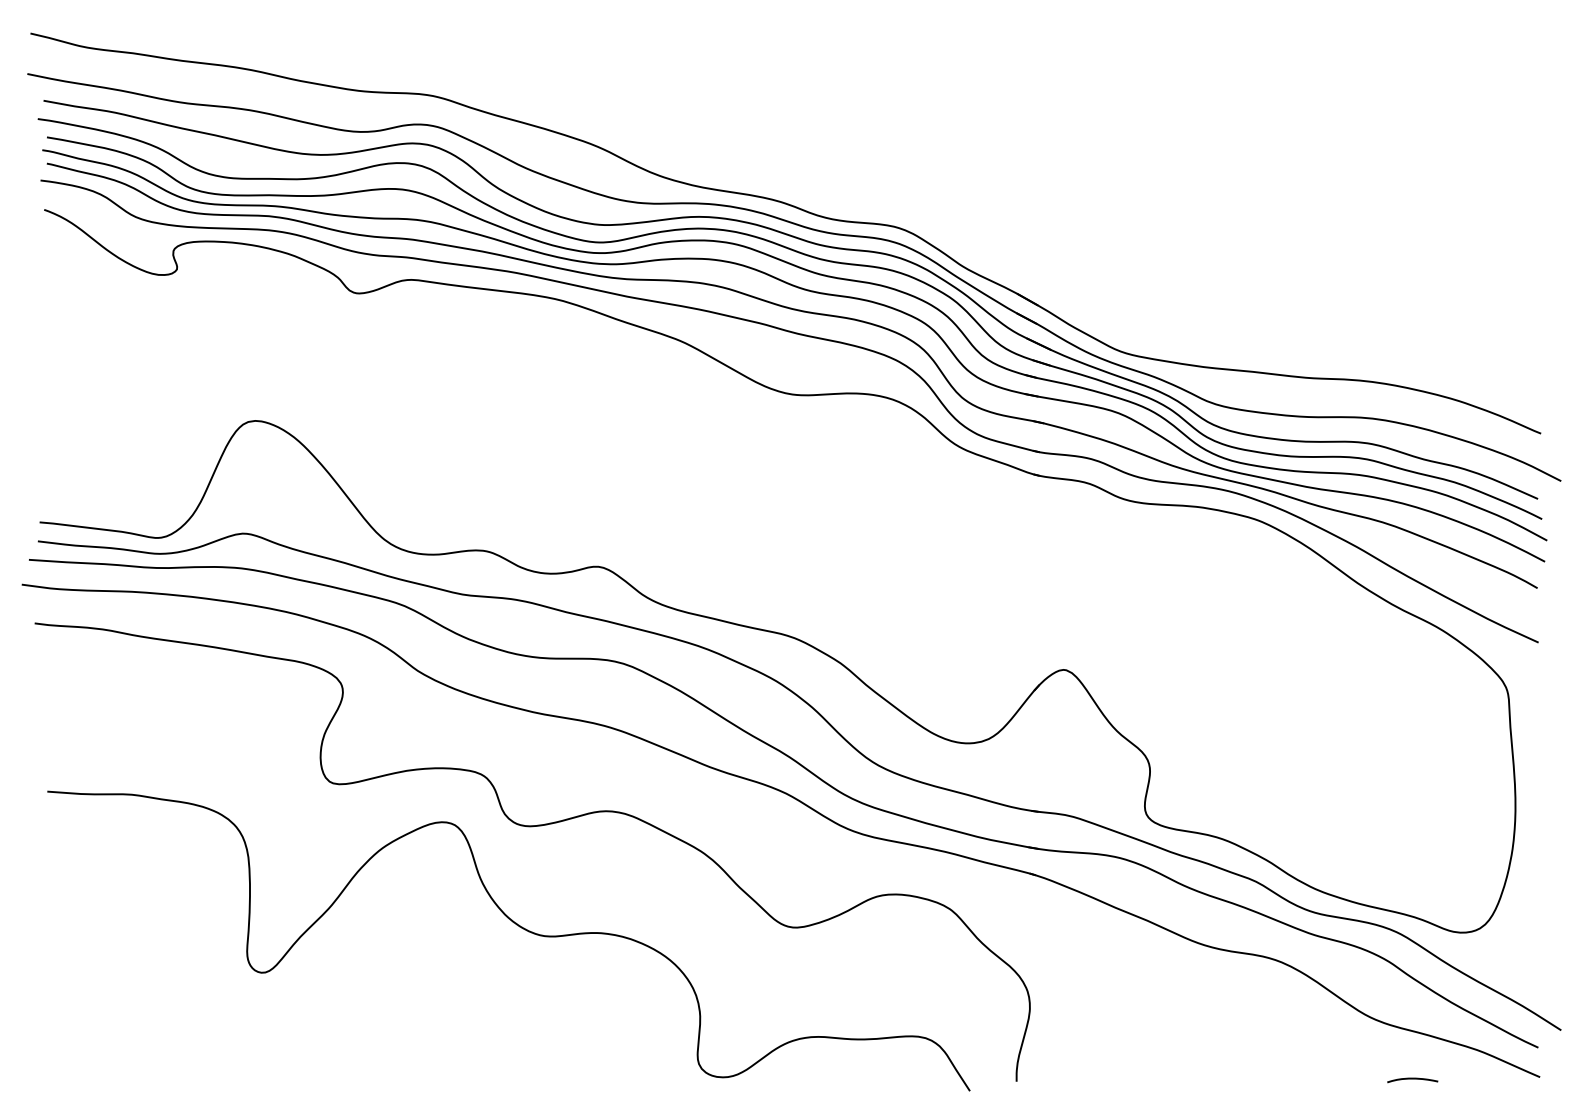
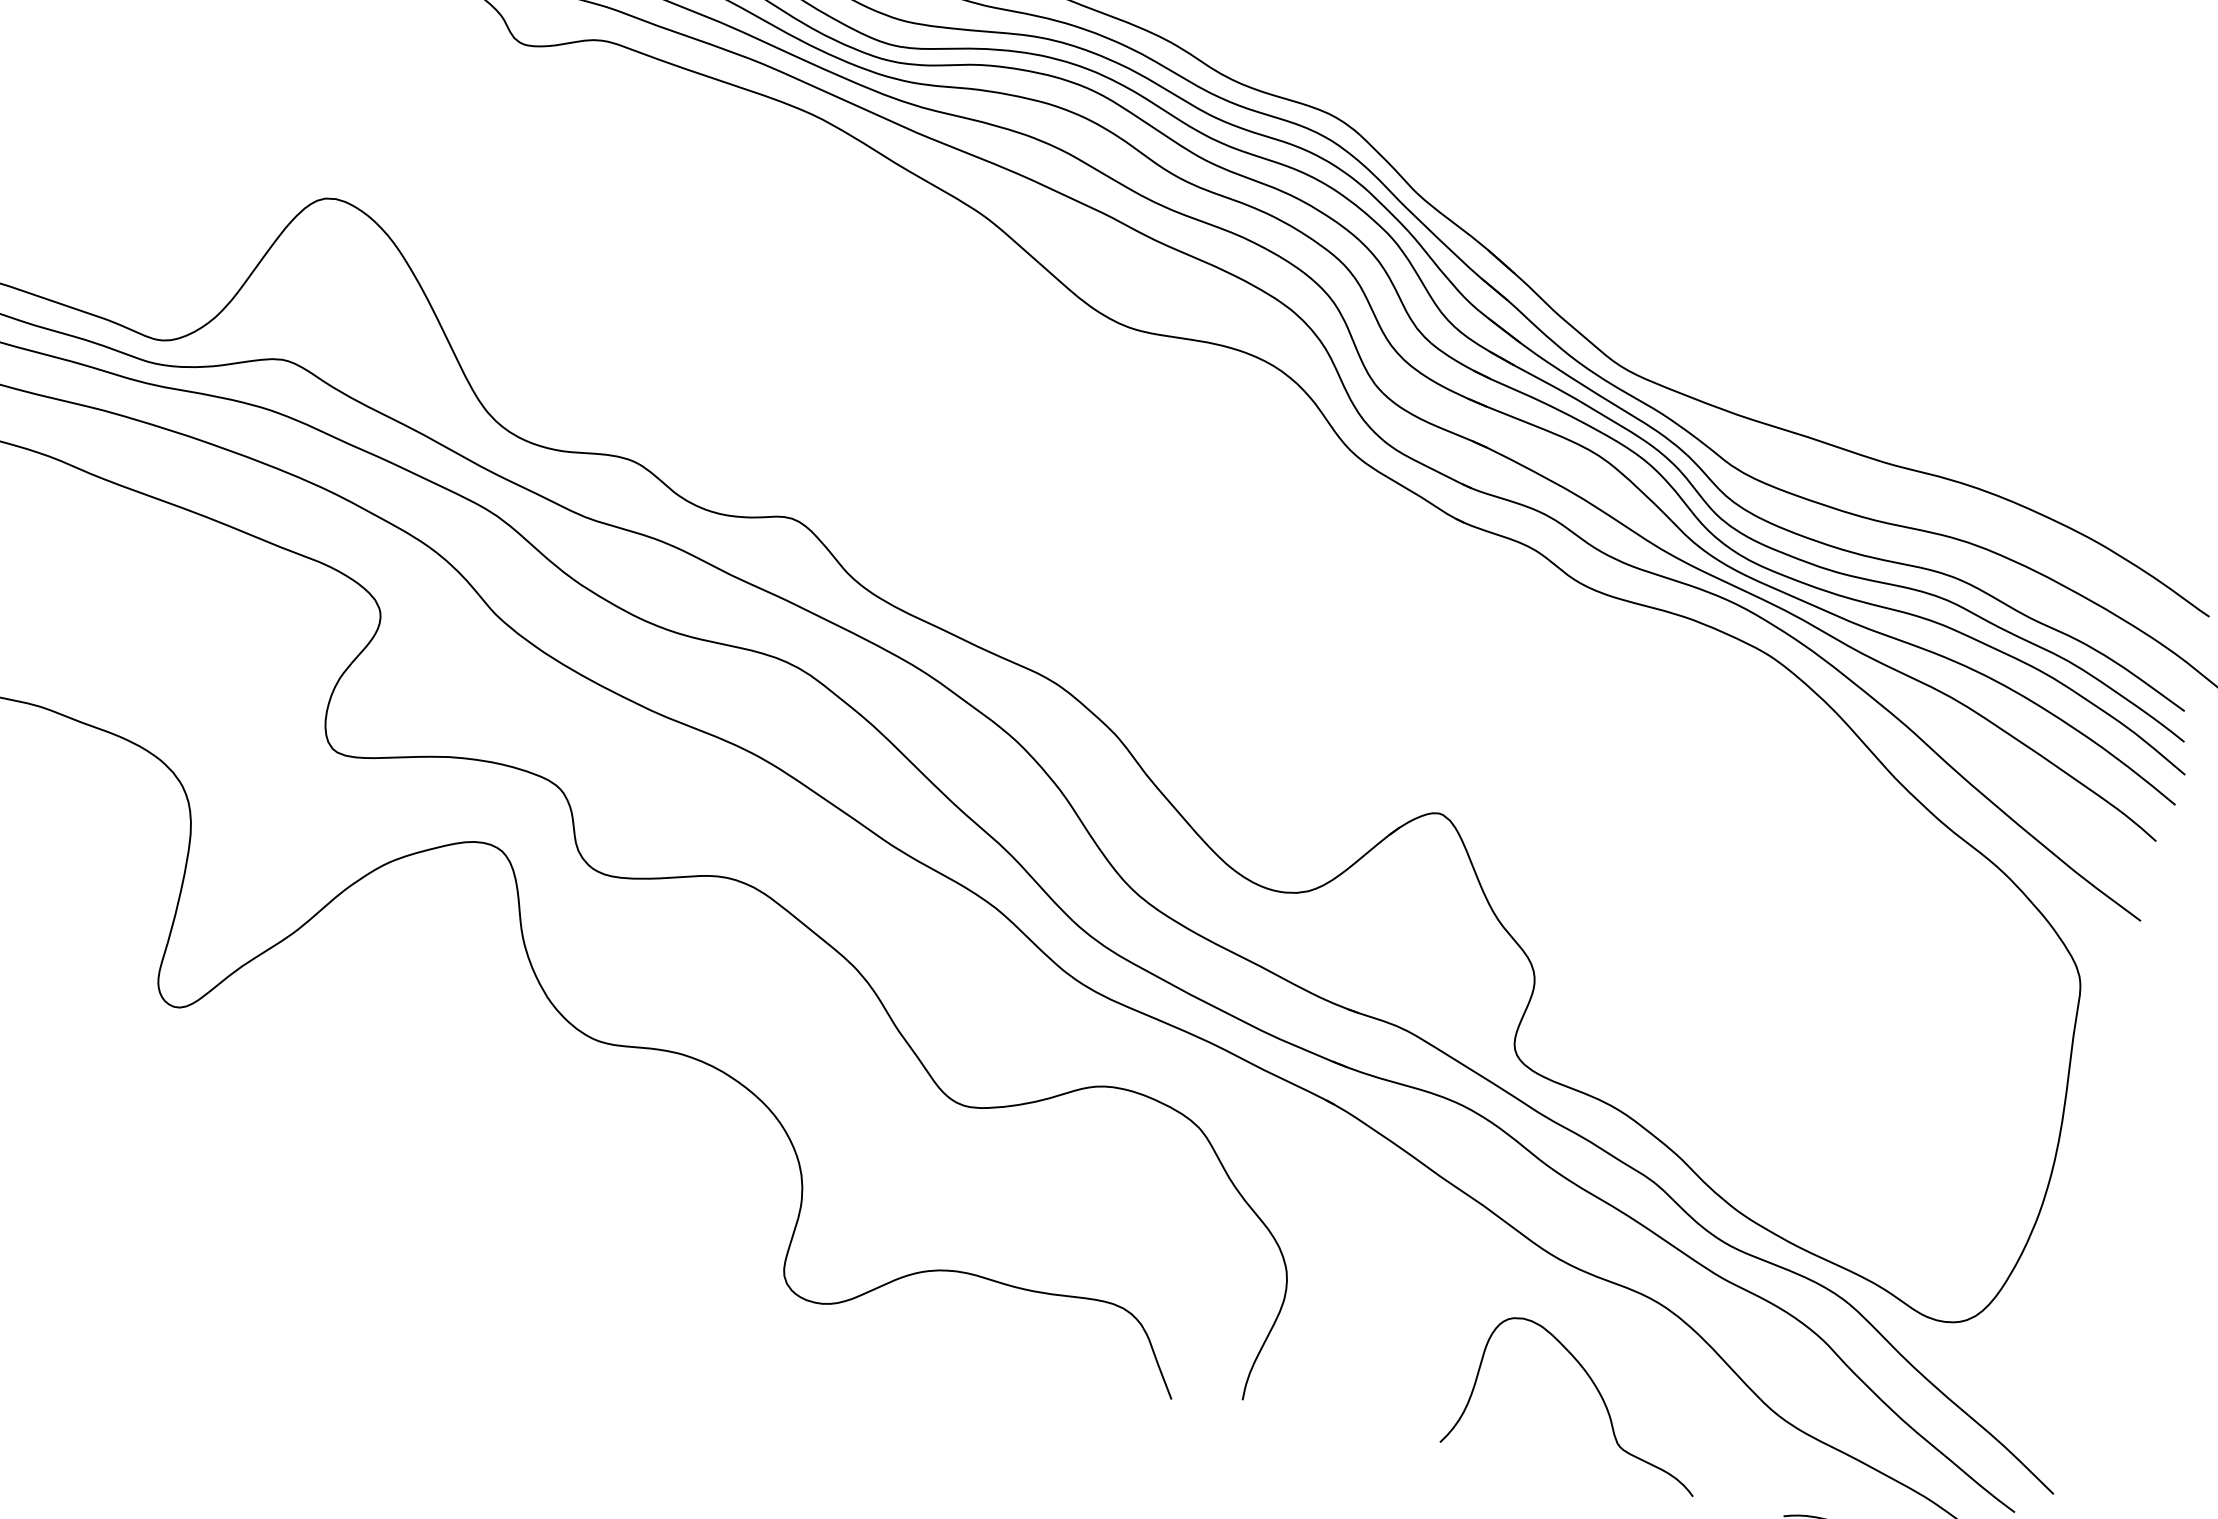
curve: (1247, 1026) -> (1596, 1391), added

